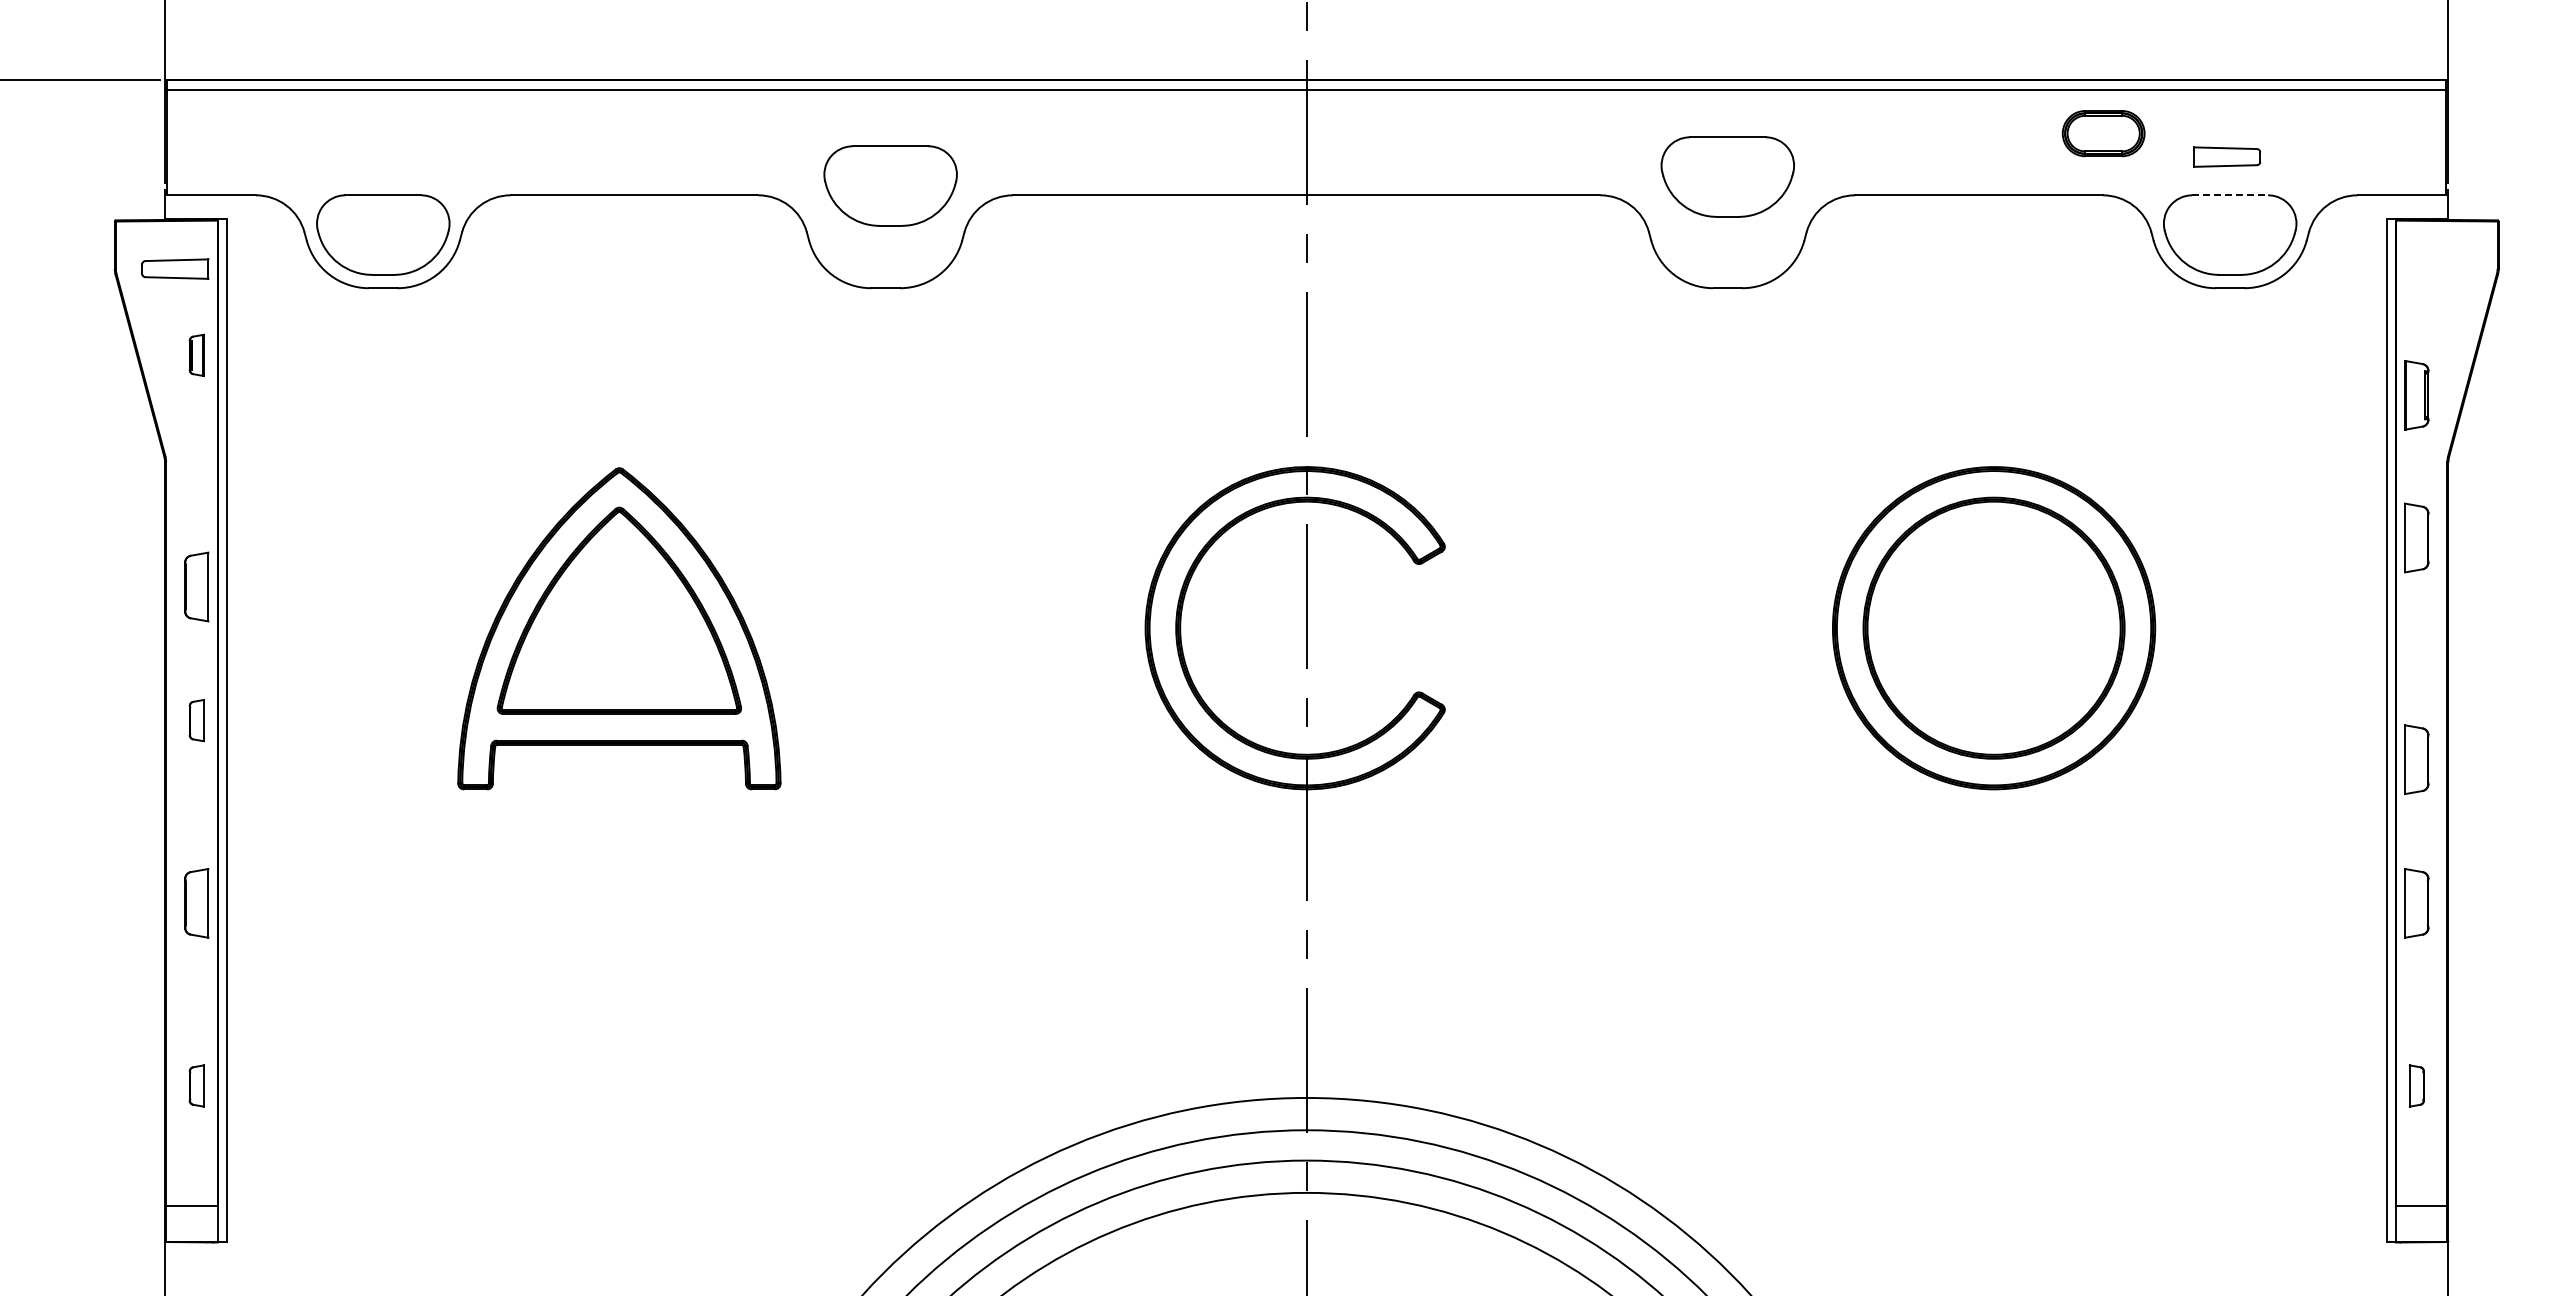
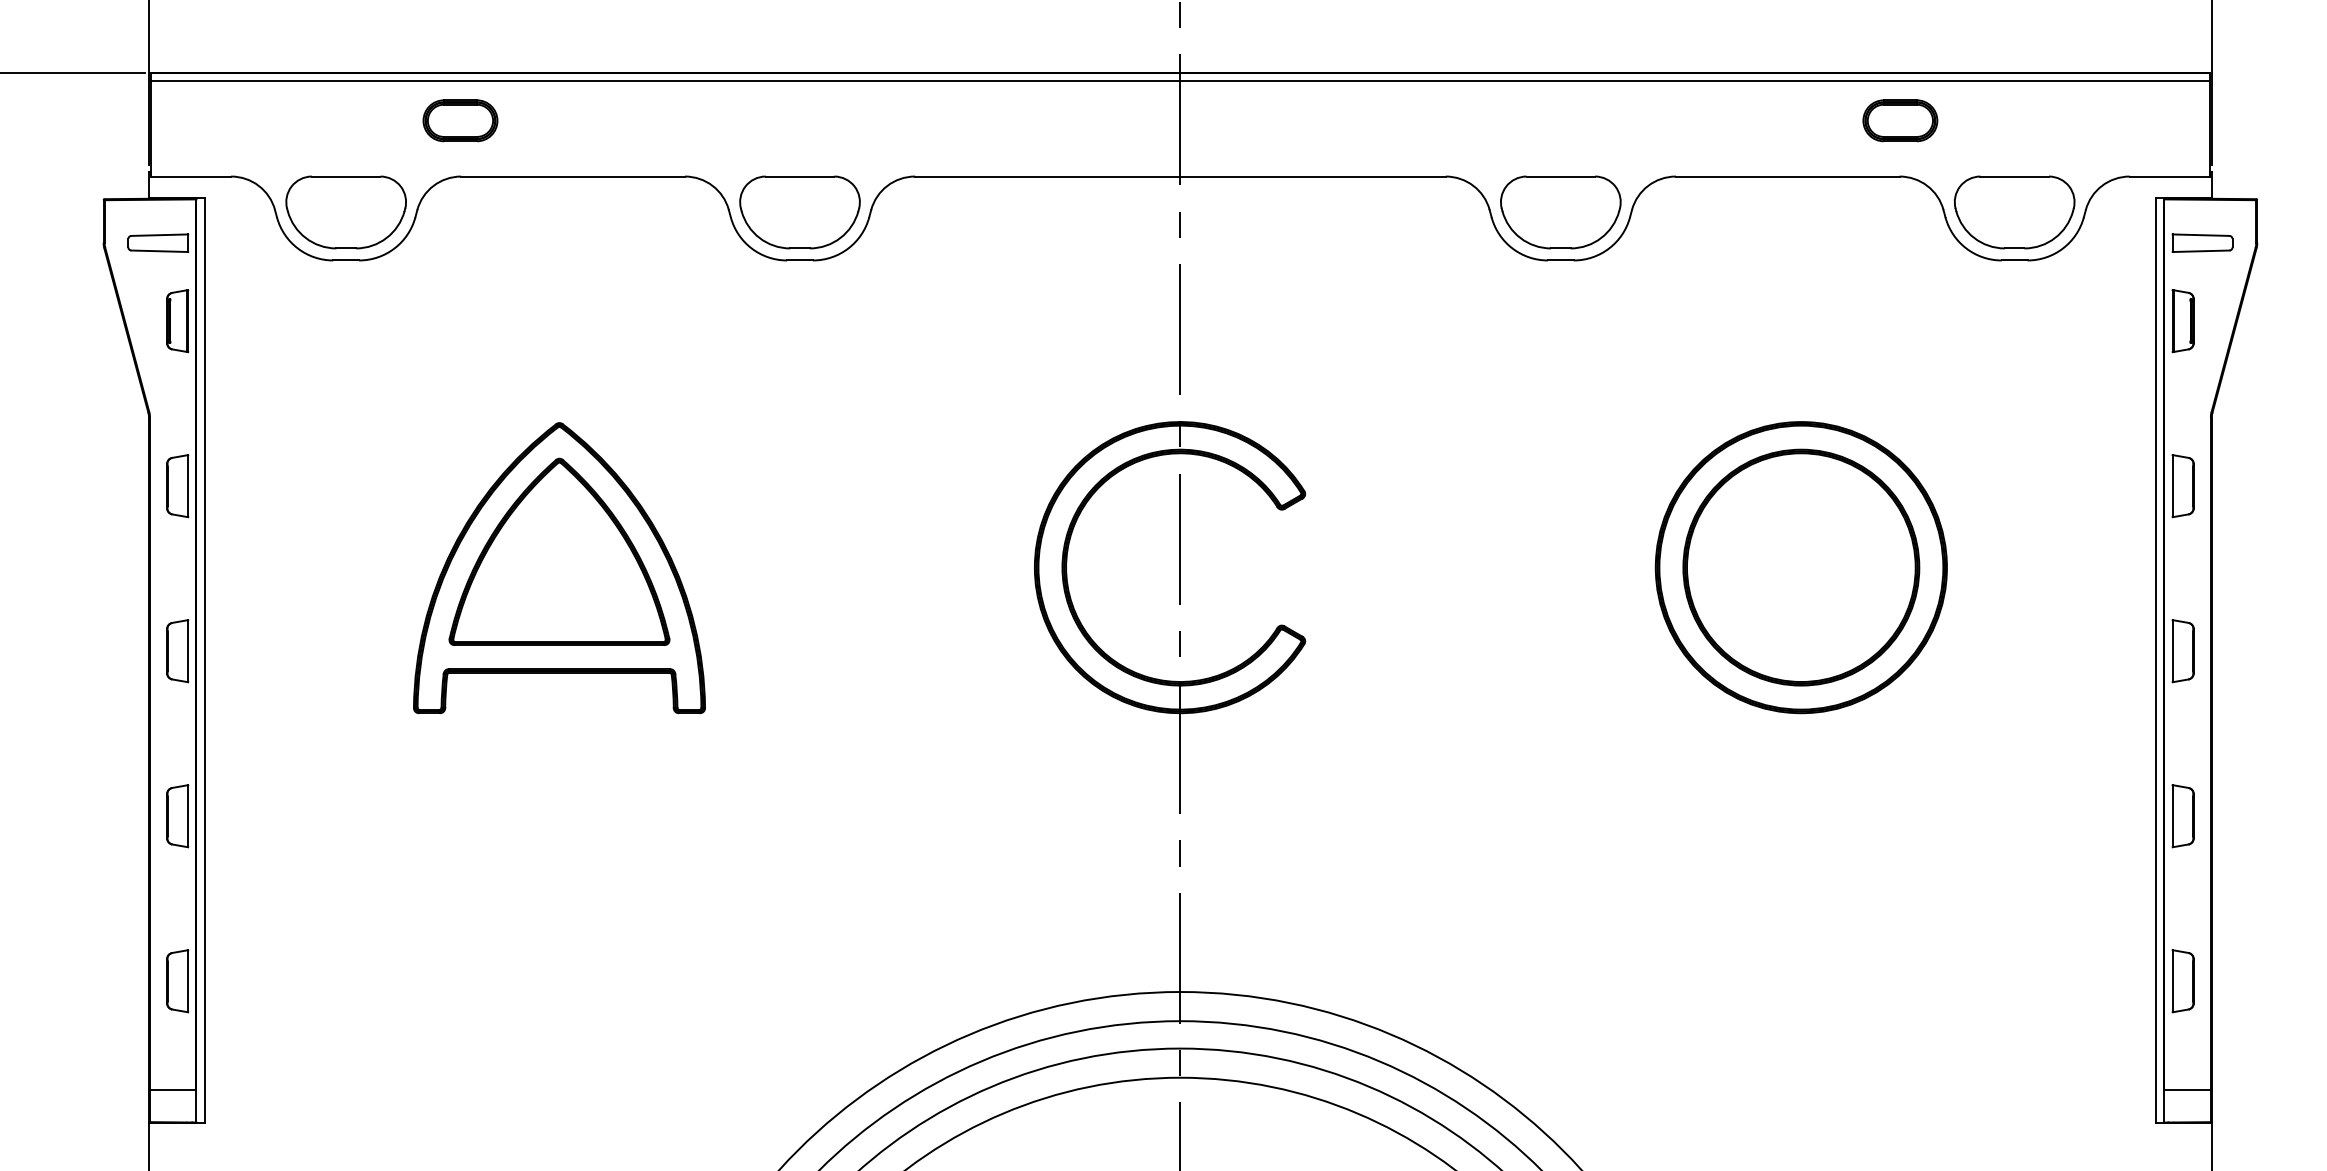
part: (509, 133) -> (460, 120), added
part: (2227, 156) -> (2202, 242), moved
part: (1727, 176) -> (1560, 211), moved
part: (890, 185) -> (799, 211), moved
line: (2230, 195) -> (2014, 176), dashed -> solid
part: (196, 355) -> (177, 321), size x1.67
part: (2416, 395) -> (2182, 321), moved
part: (196, 586) -> (177, 485), moved
part: (196, 720) -> (177, 650), size x1.67
part: (2416, 759) -> (2182, 650), moved
part: (196, 1085) -> (177, 980), size x1.67
part: (2416, 1085) -> (2182, 980), size x1.67

